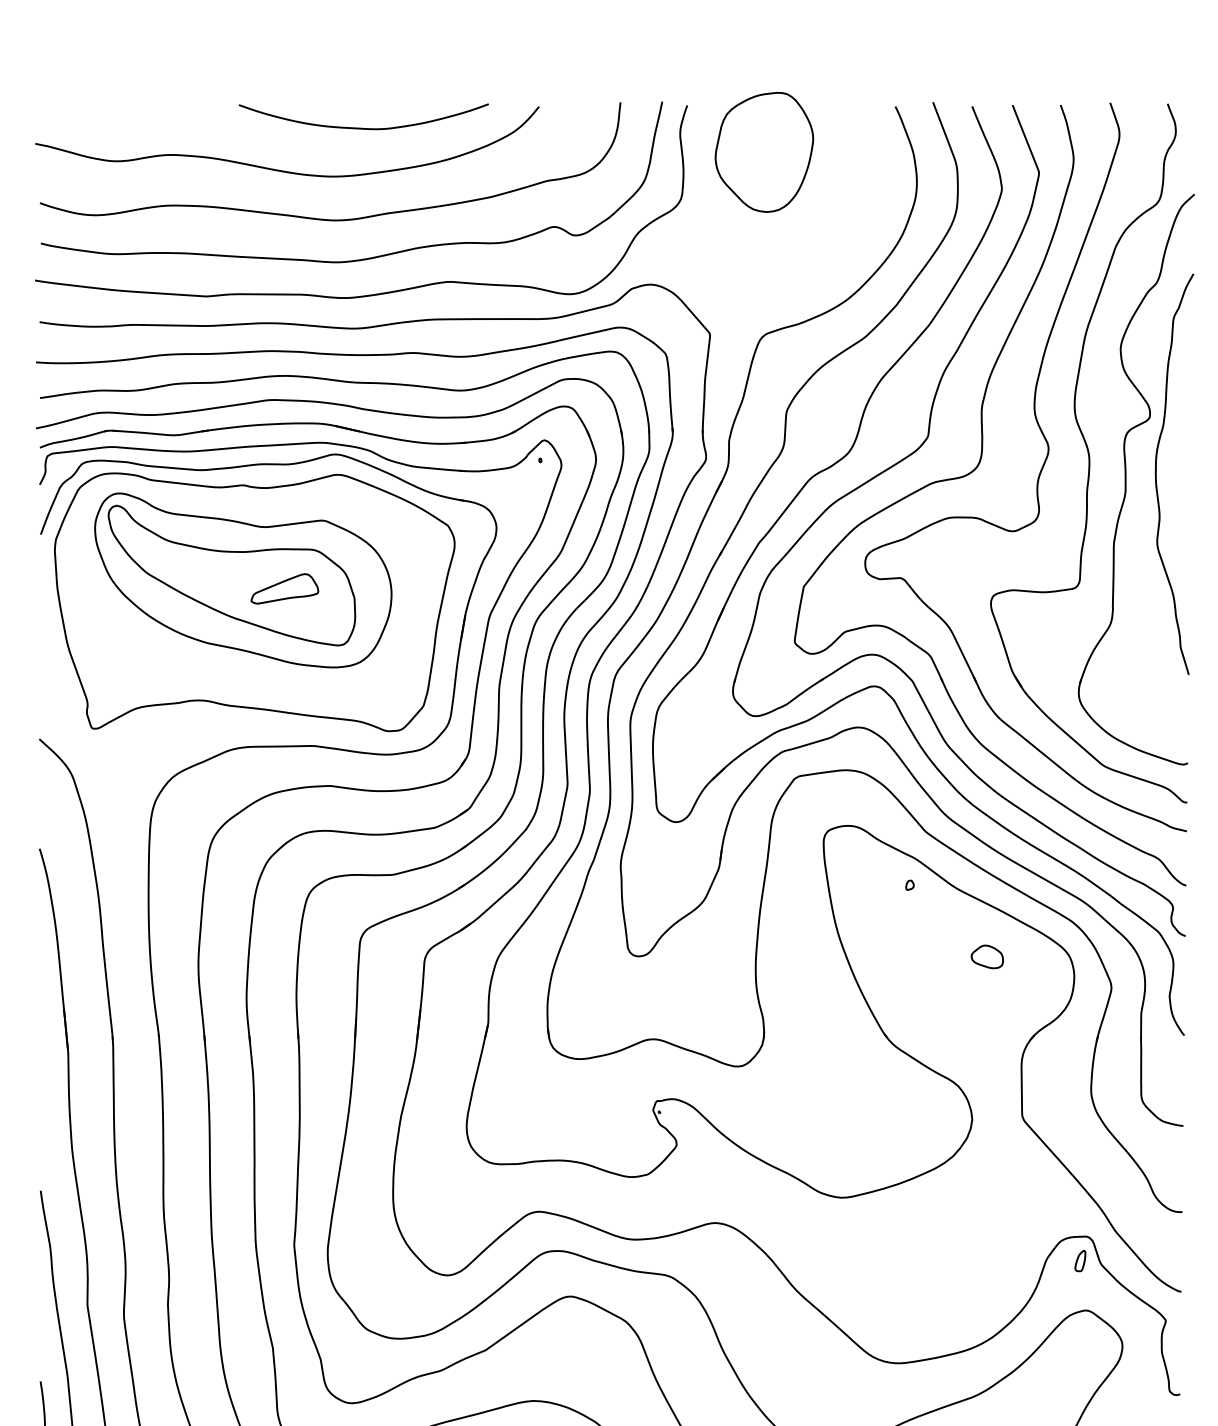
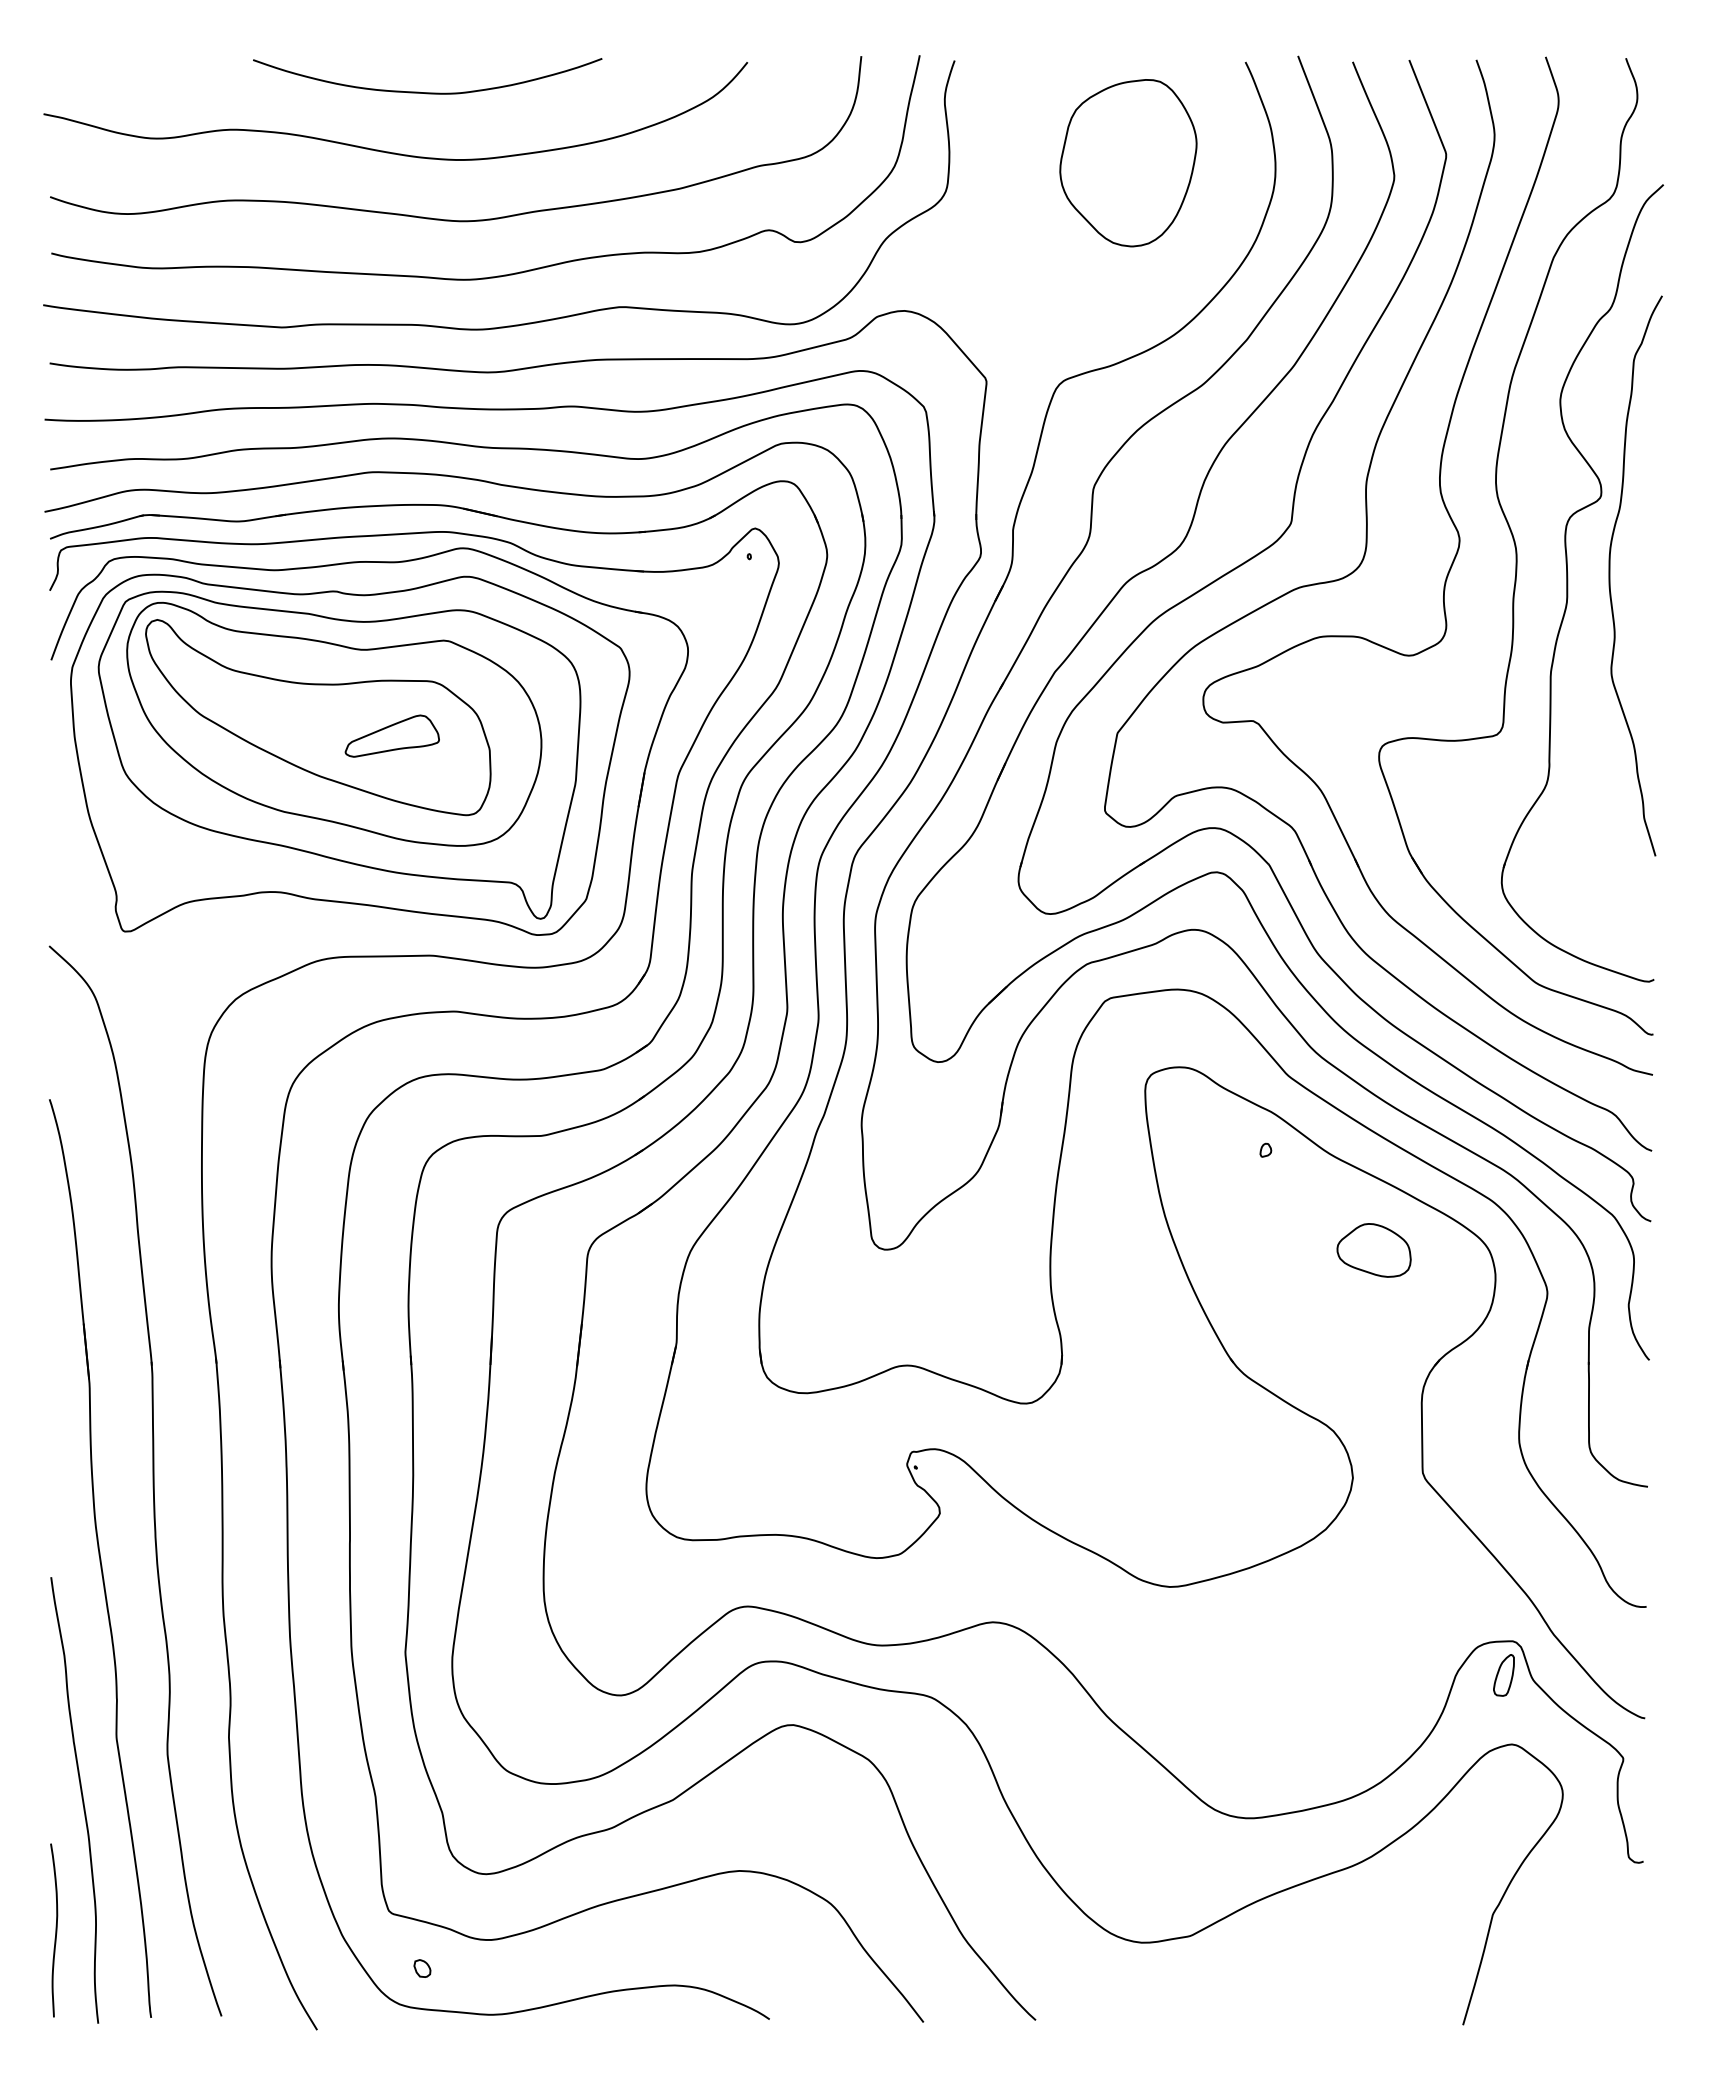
curve: (363, 128) -> (427, 92), moved
part: (764, 152) -> (1128, 163), moved
part: (247, 602) -> (339, 754), added
part: (987, 956) -> (1373, 1250), size x1.67
part: (1080, 1261) -> (1503, 1675), size x1.43

